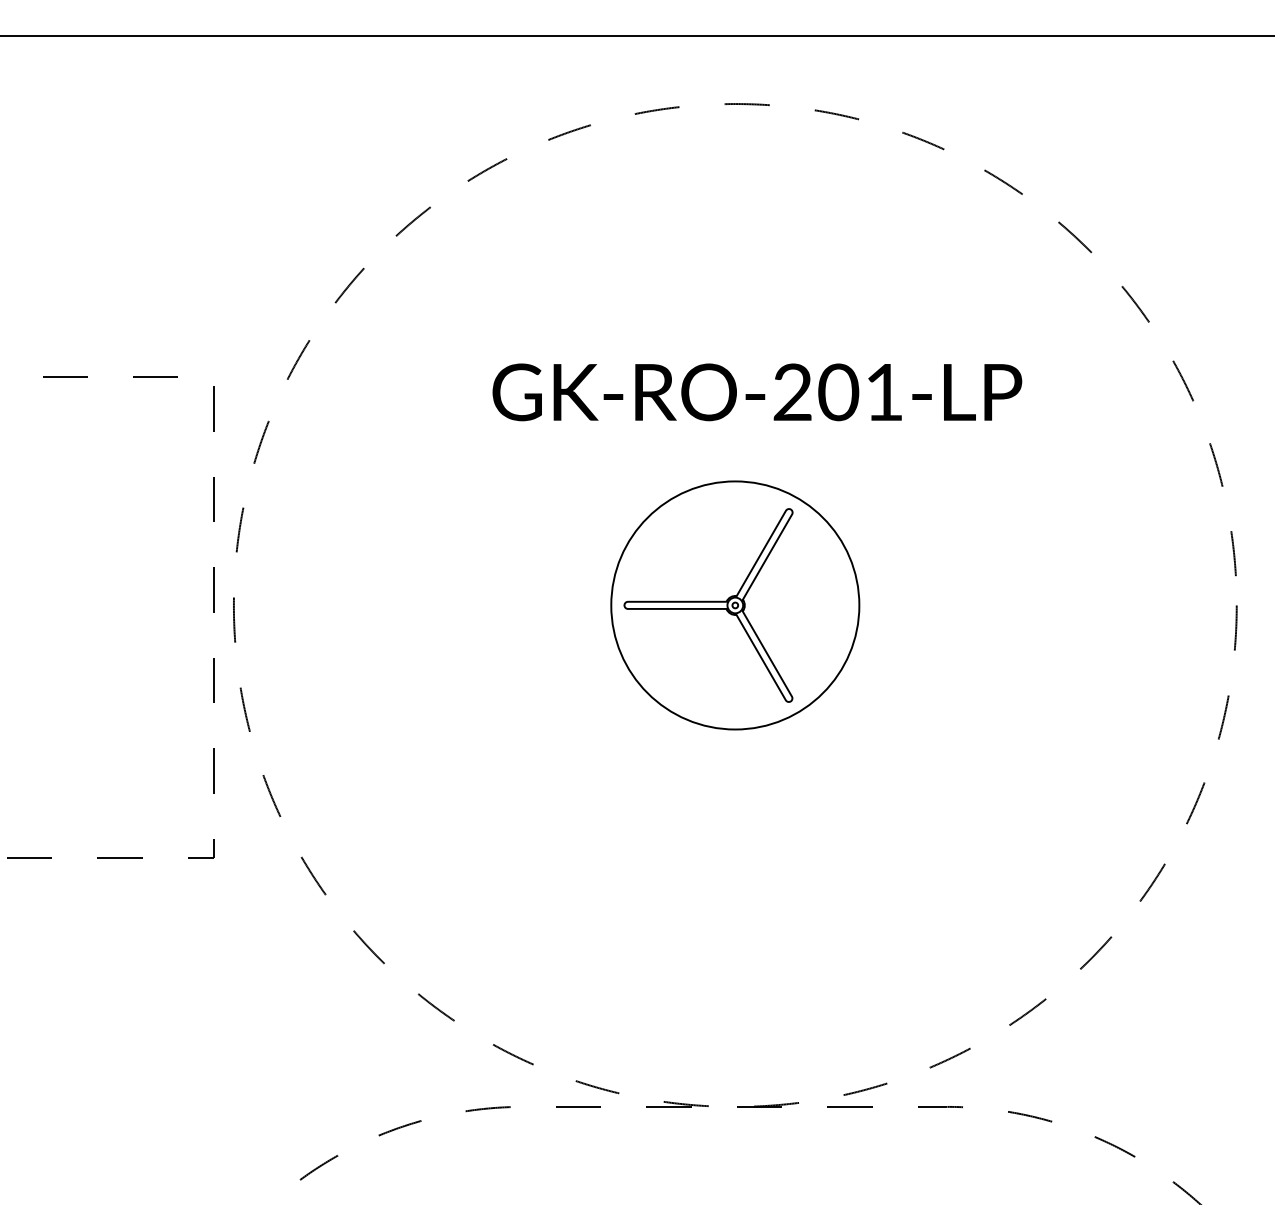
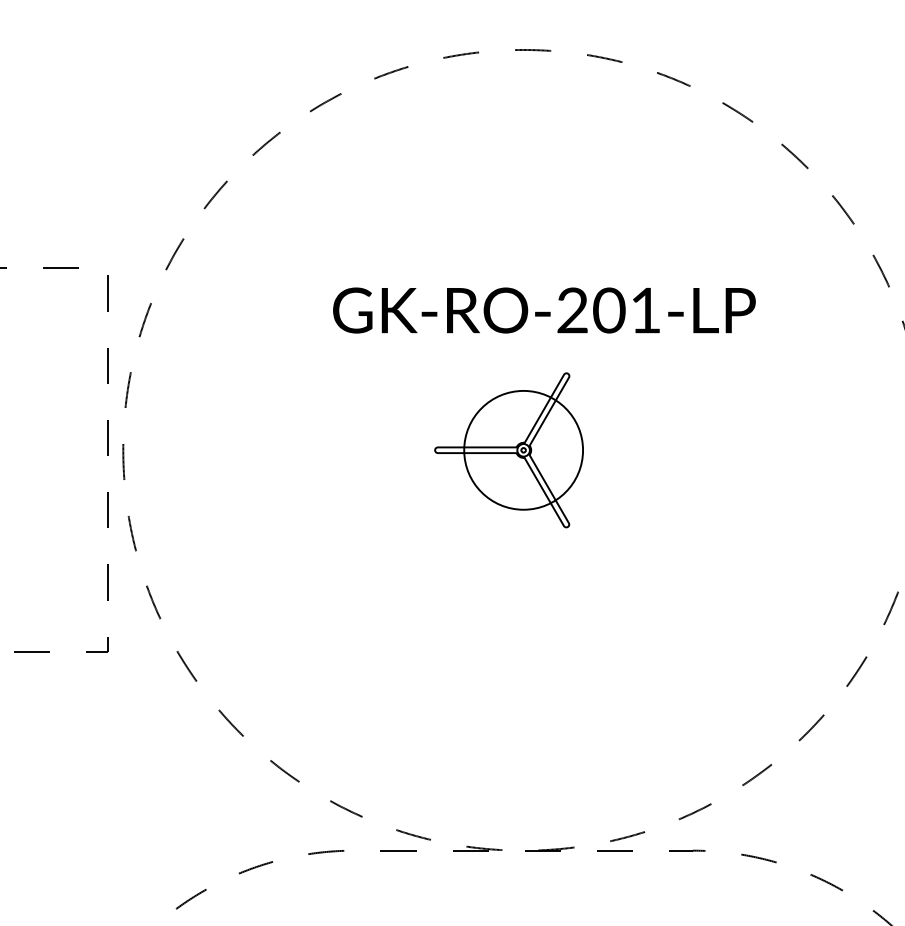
text: (757, 392) -> (544, 310), moved
circle: (735, 605) -> (523, 450), size x0.6

